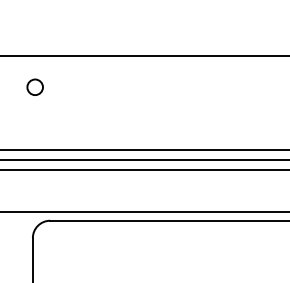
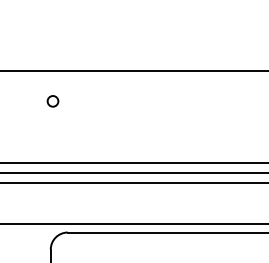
circle: (34, 86) -> (52, 100), size x0.7

